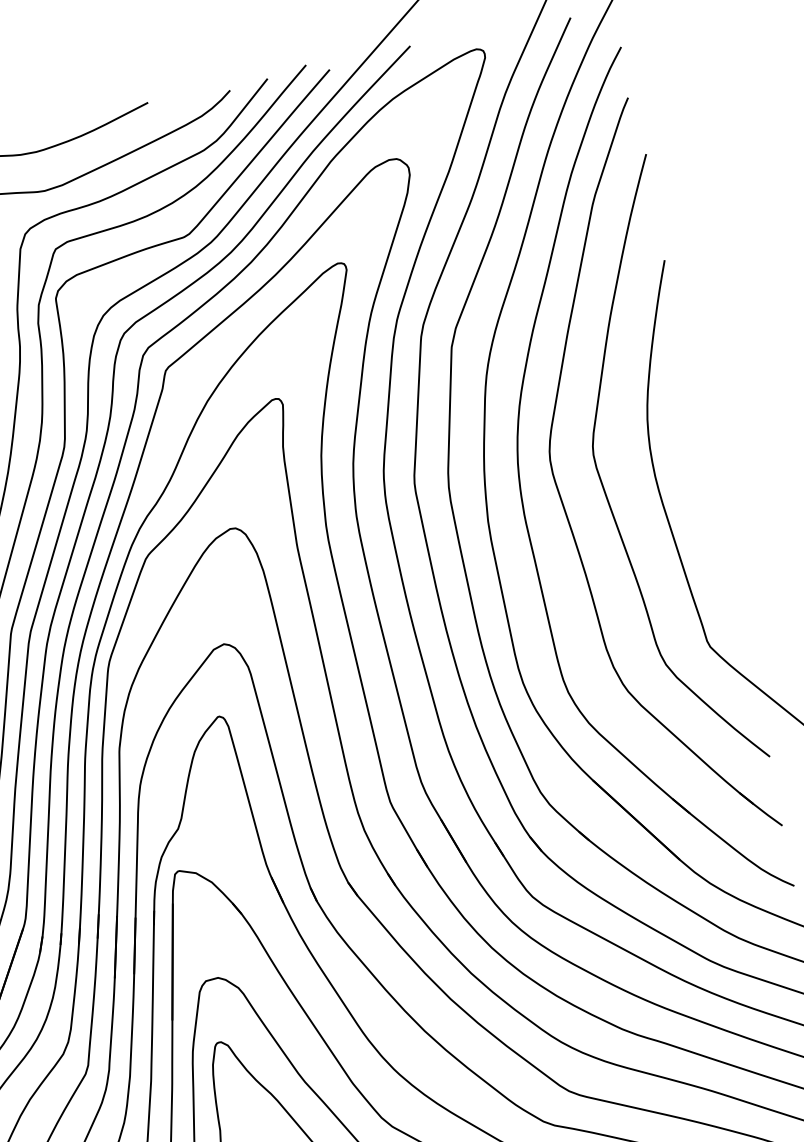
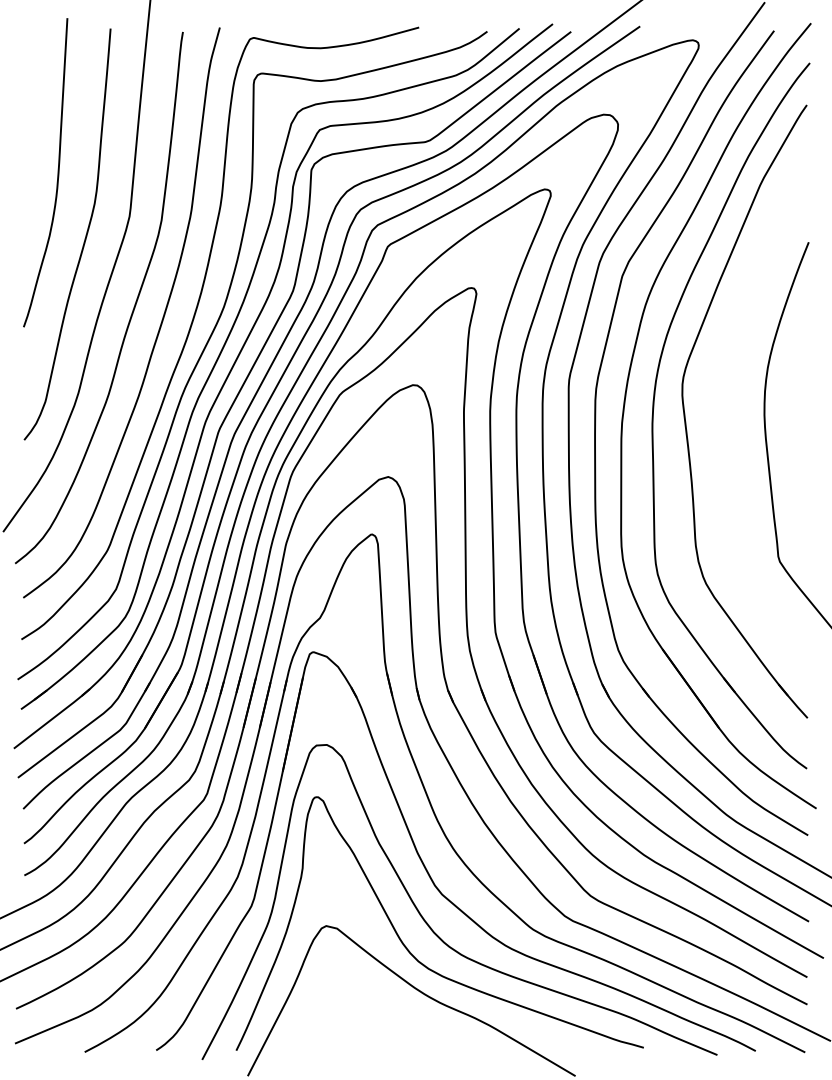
curve: (603, 483) -> (721, 411), removed

